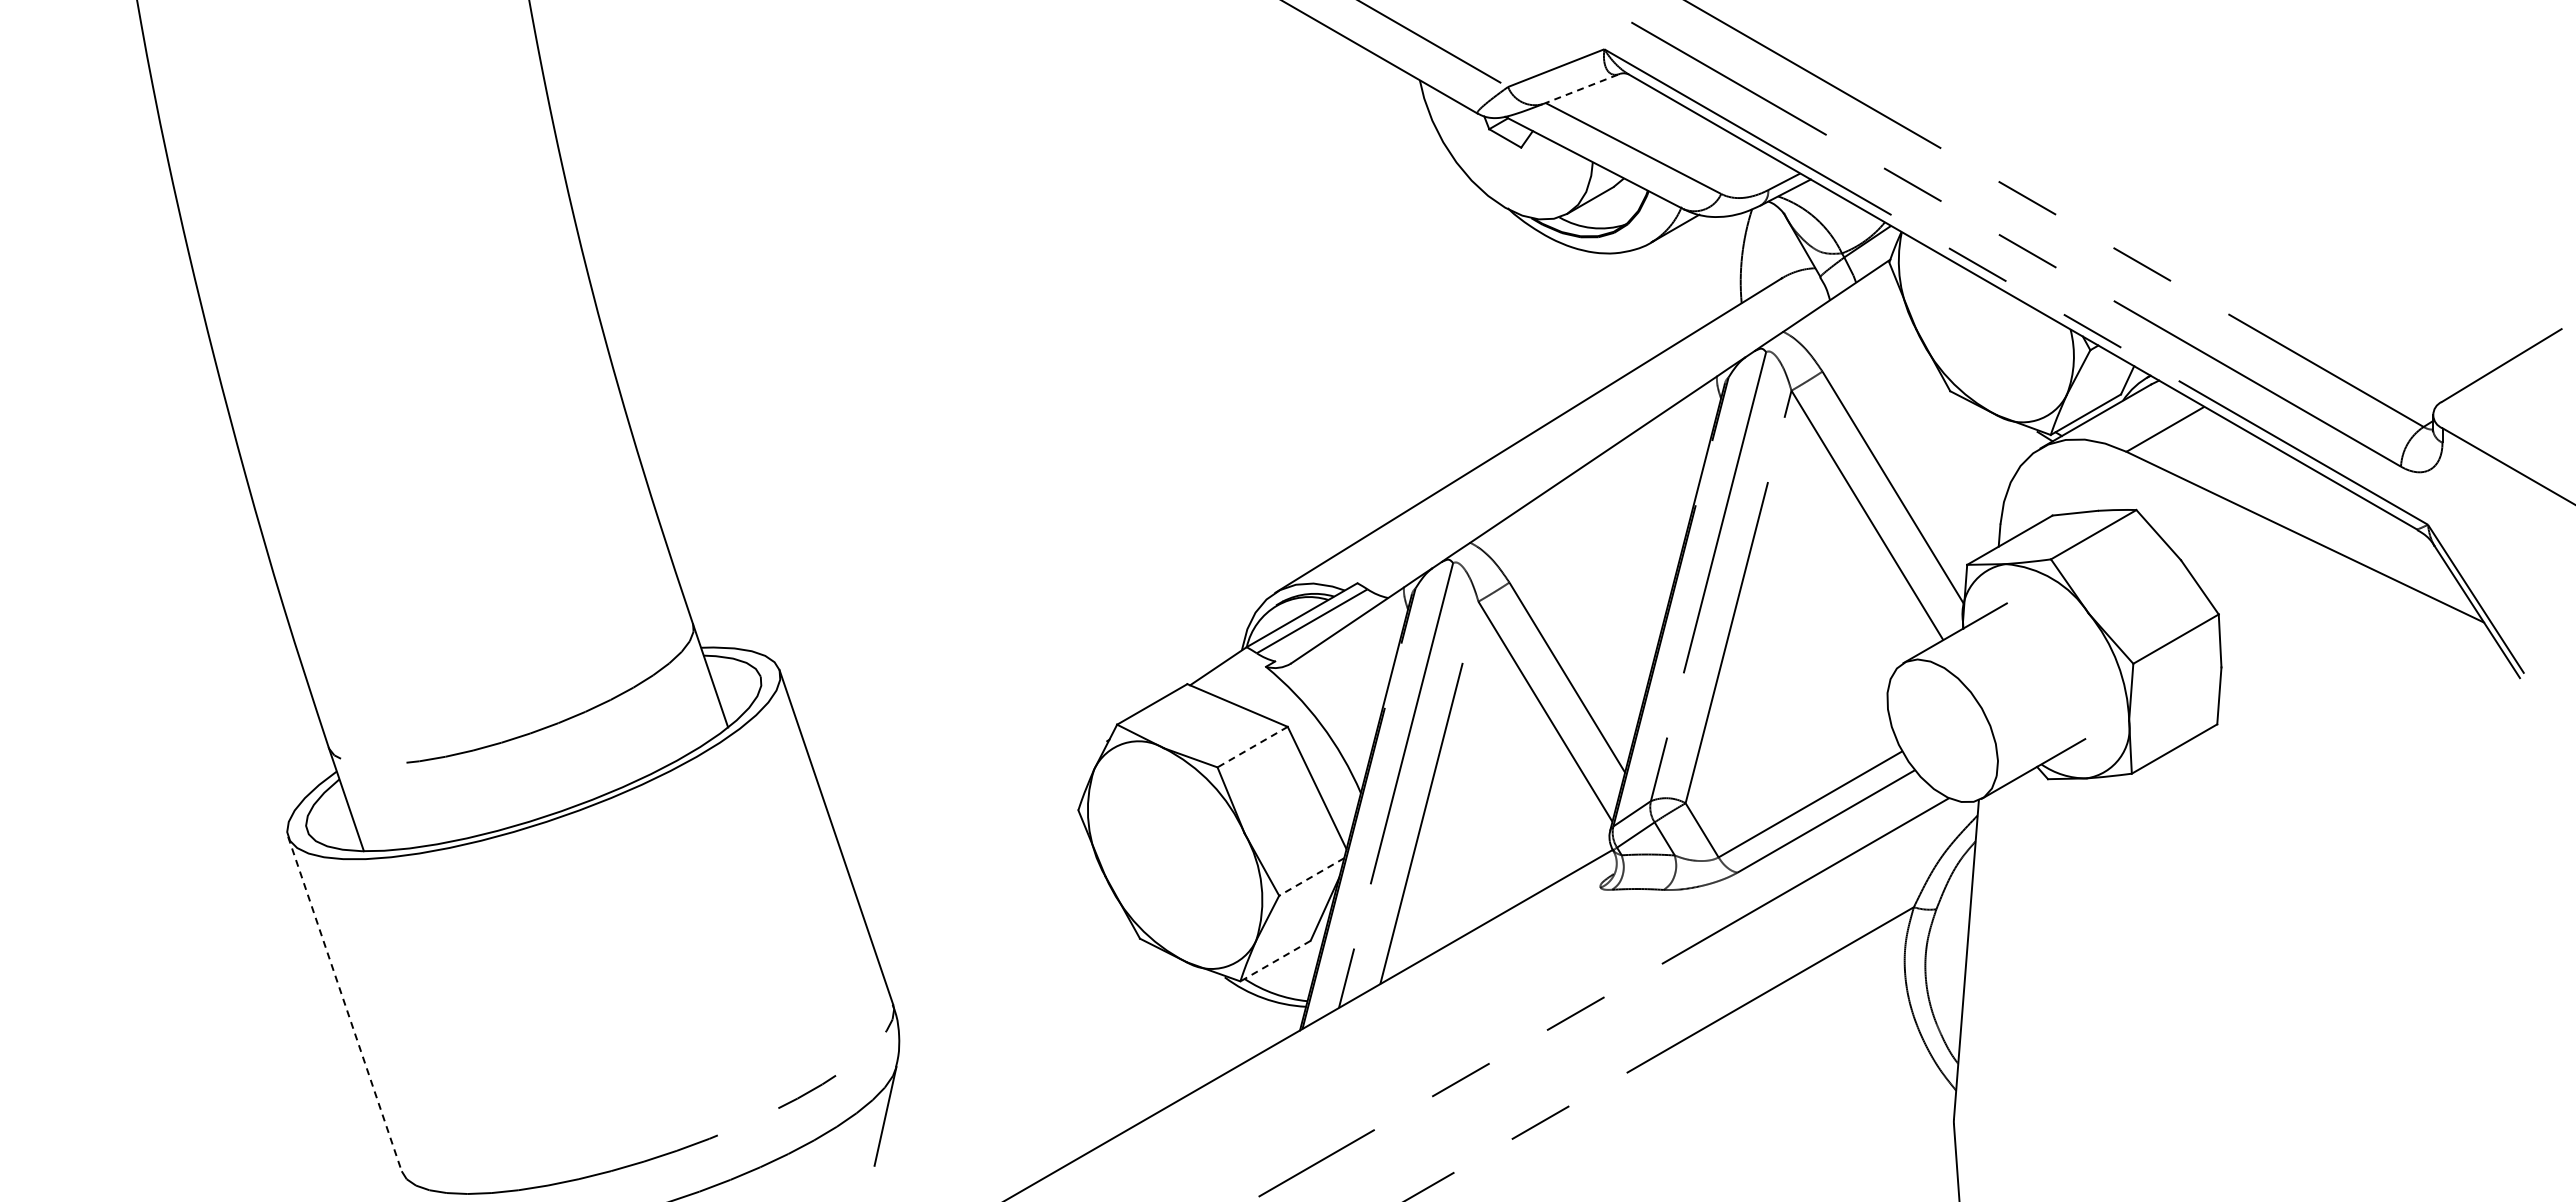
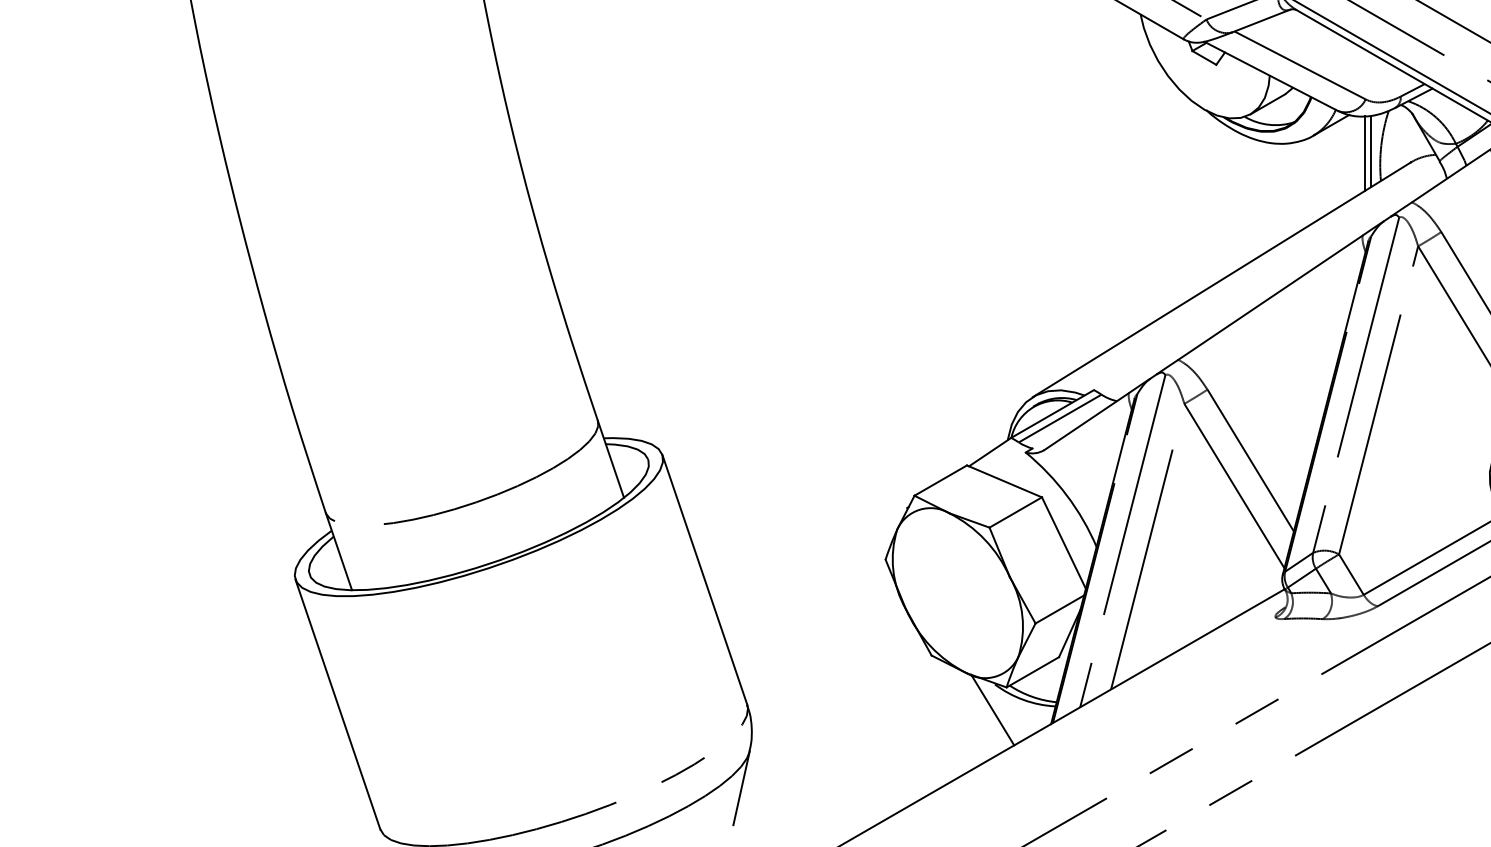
line: (1582, 88) -> (1262, 20), dashed -> solid
line: (1728, 263) -> (1371, 151), added
line: (1720, 266) -> (1365, 153), added
line: (1252, 747) -> (1015, 512), dashed -> solid
line: (1311, 876) -> (1059, 609), dashed -> solid
line: (1275, 961) -> (1032, 672), dashed -> solid
line: (344, 1004) -> (337, 704), dashed -> solid
line: (1221, 1011) -> (992, 709), added

